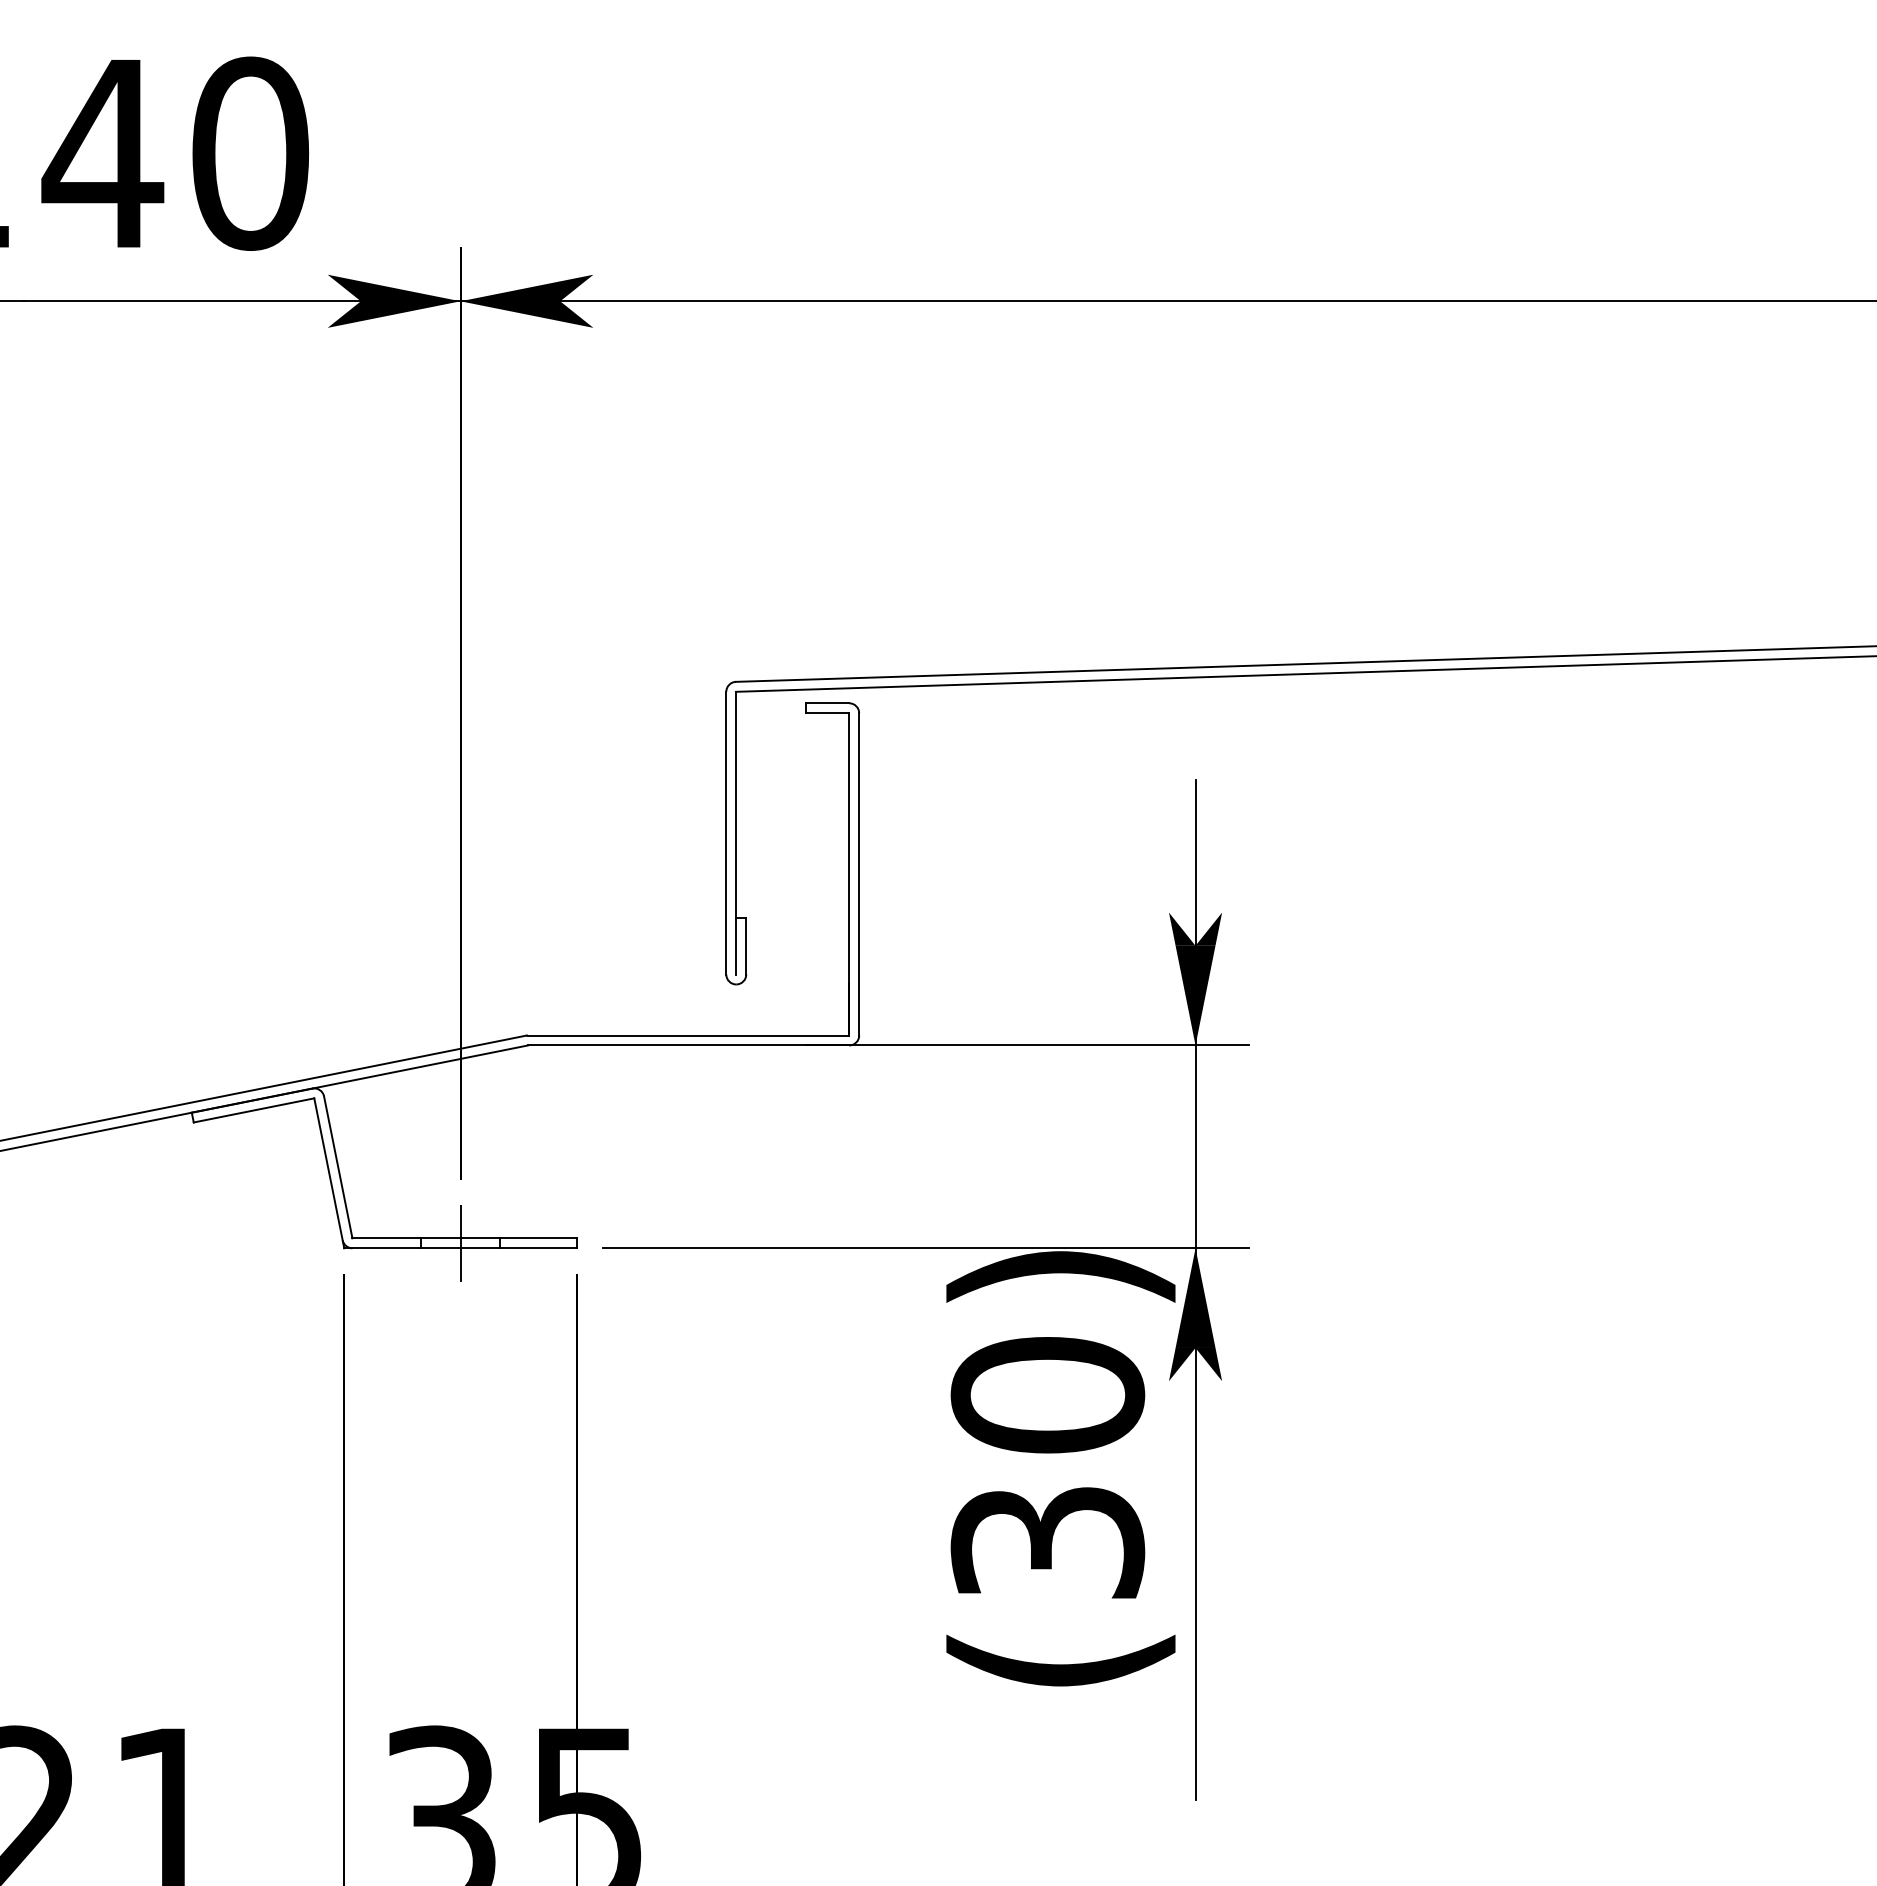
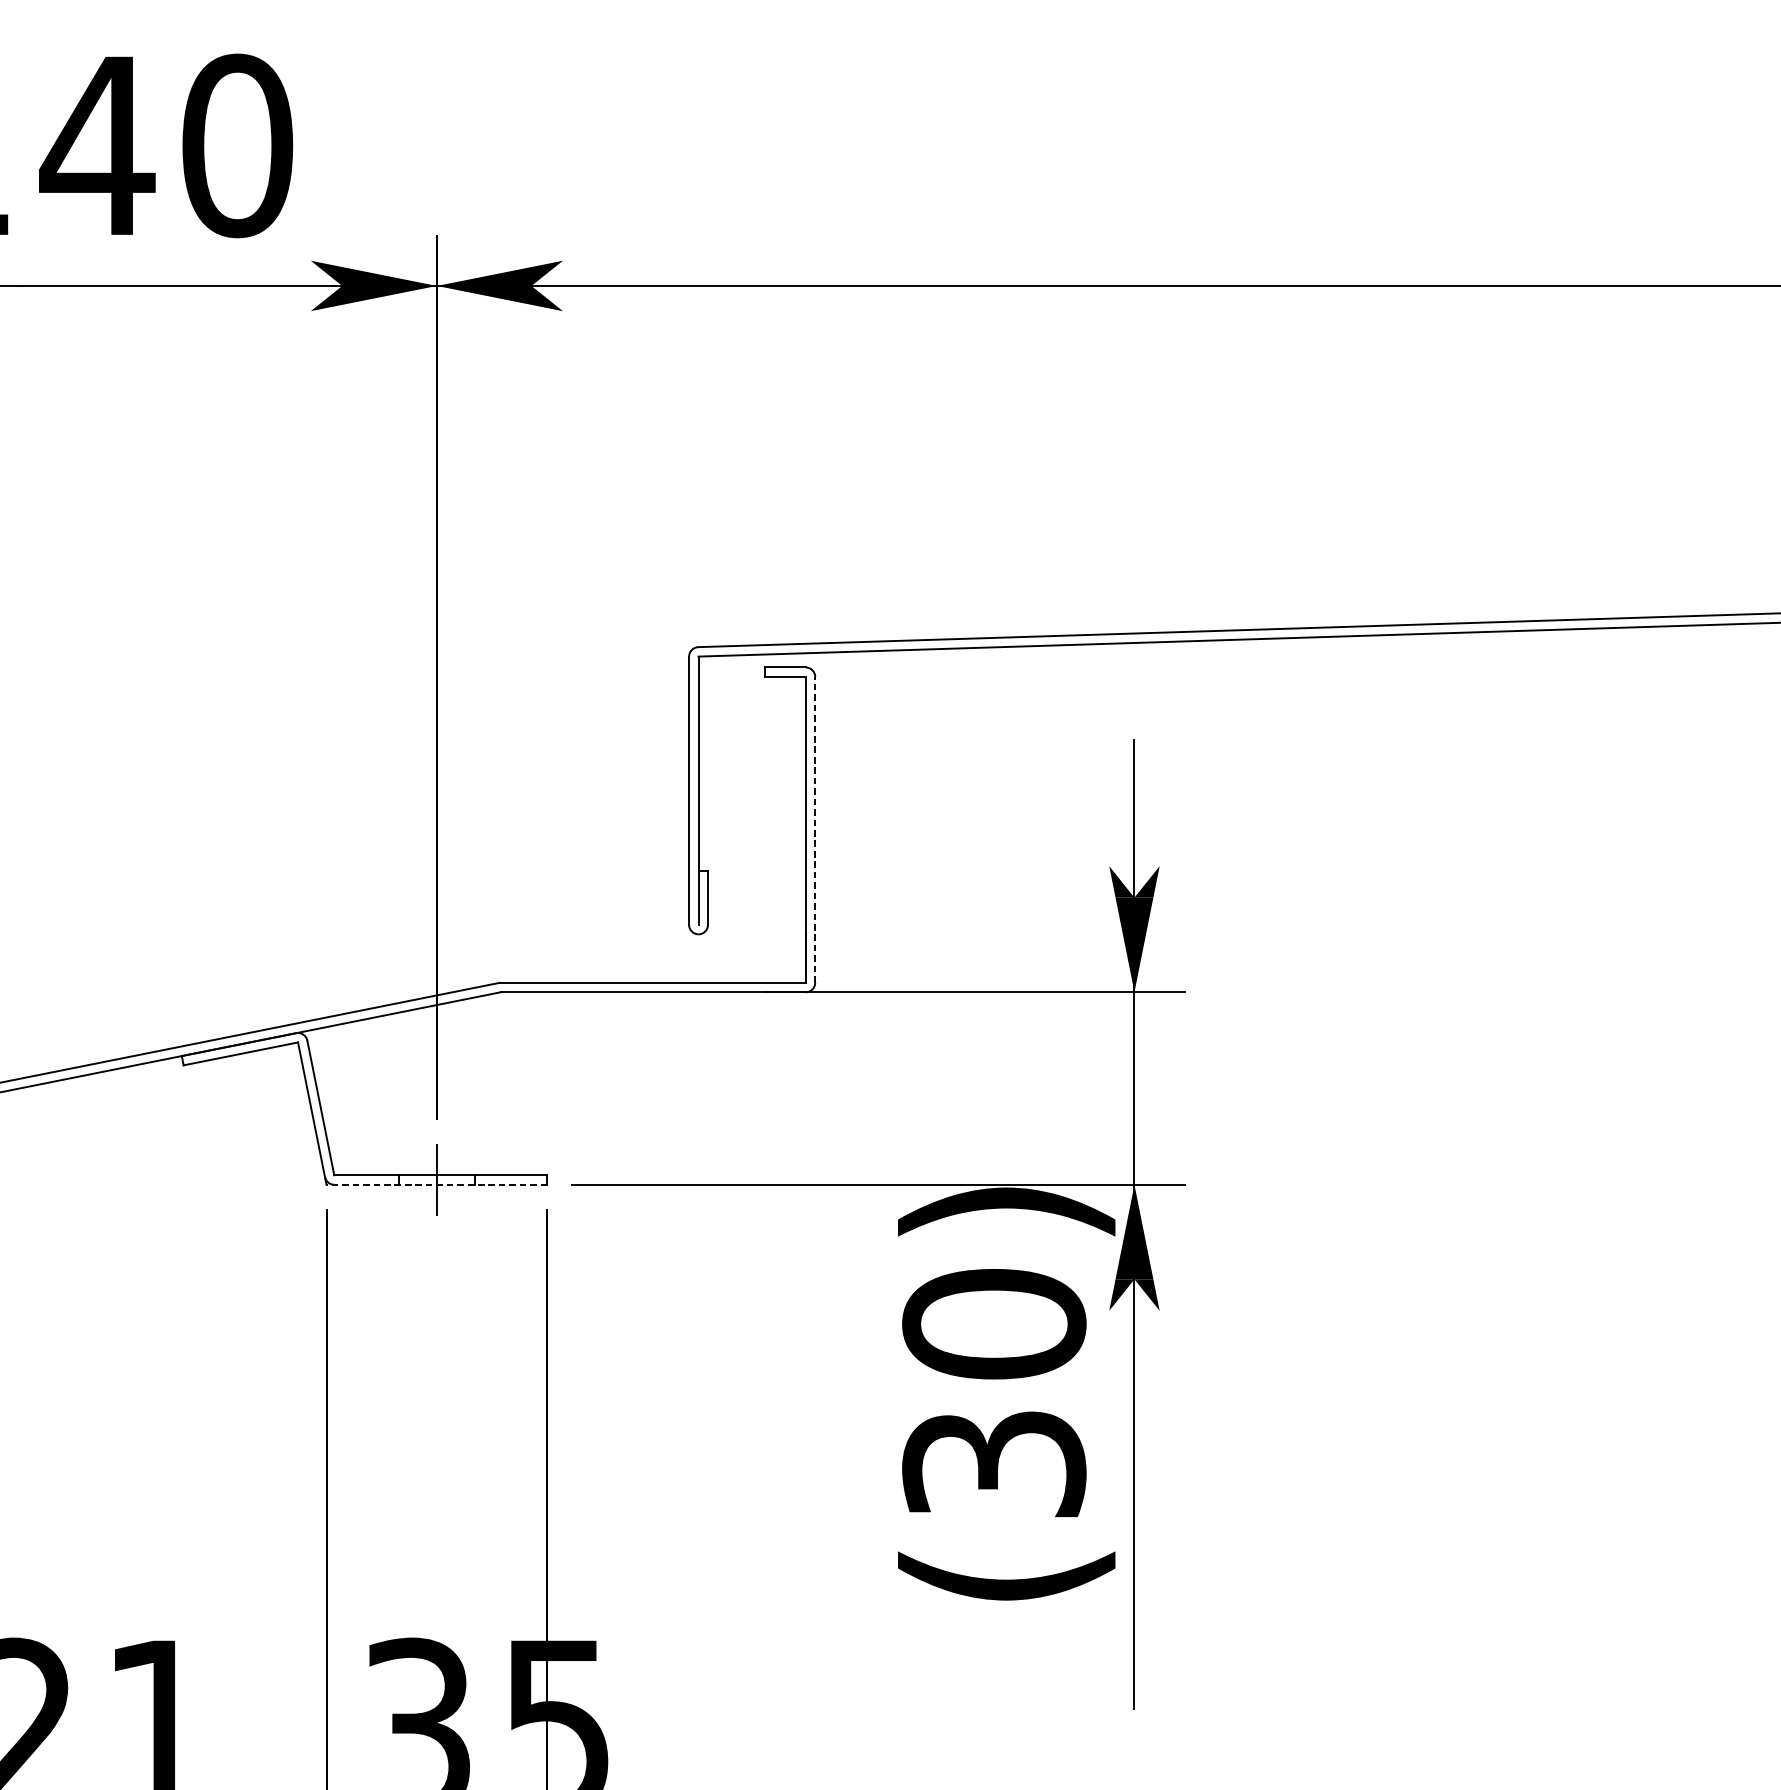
line: (859, 873) -> (815, 829), solid -> dashed
line: (460, 1248) -> (436, 1184), solid -> dashed

